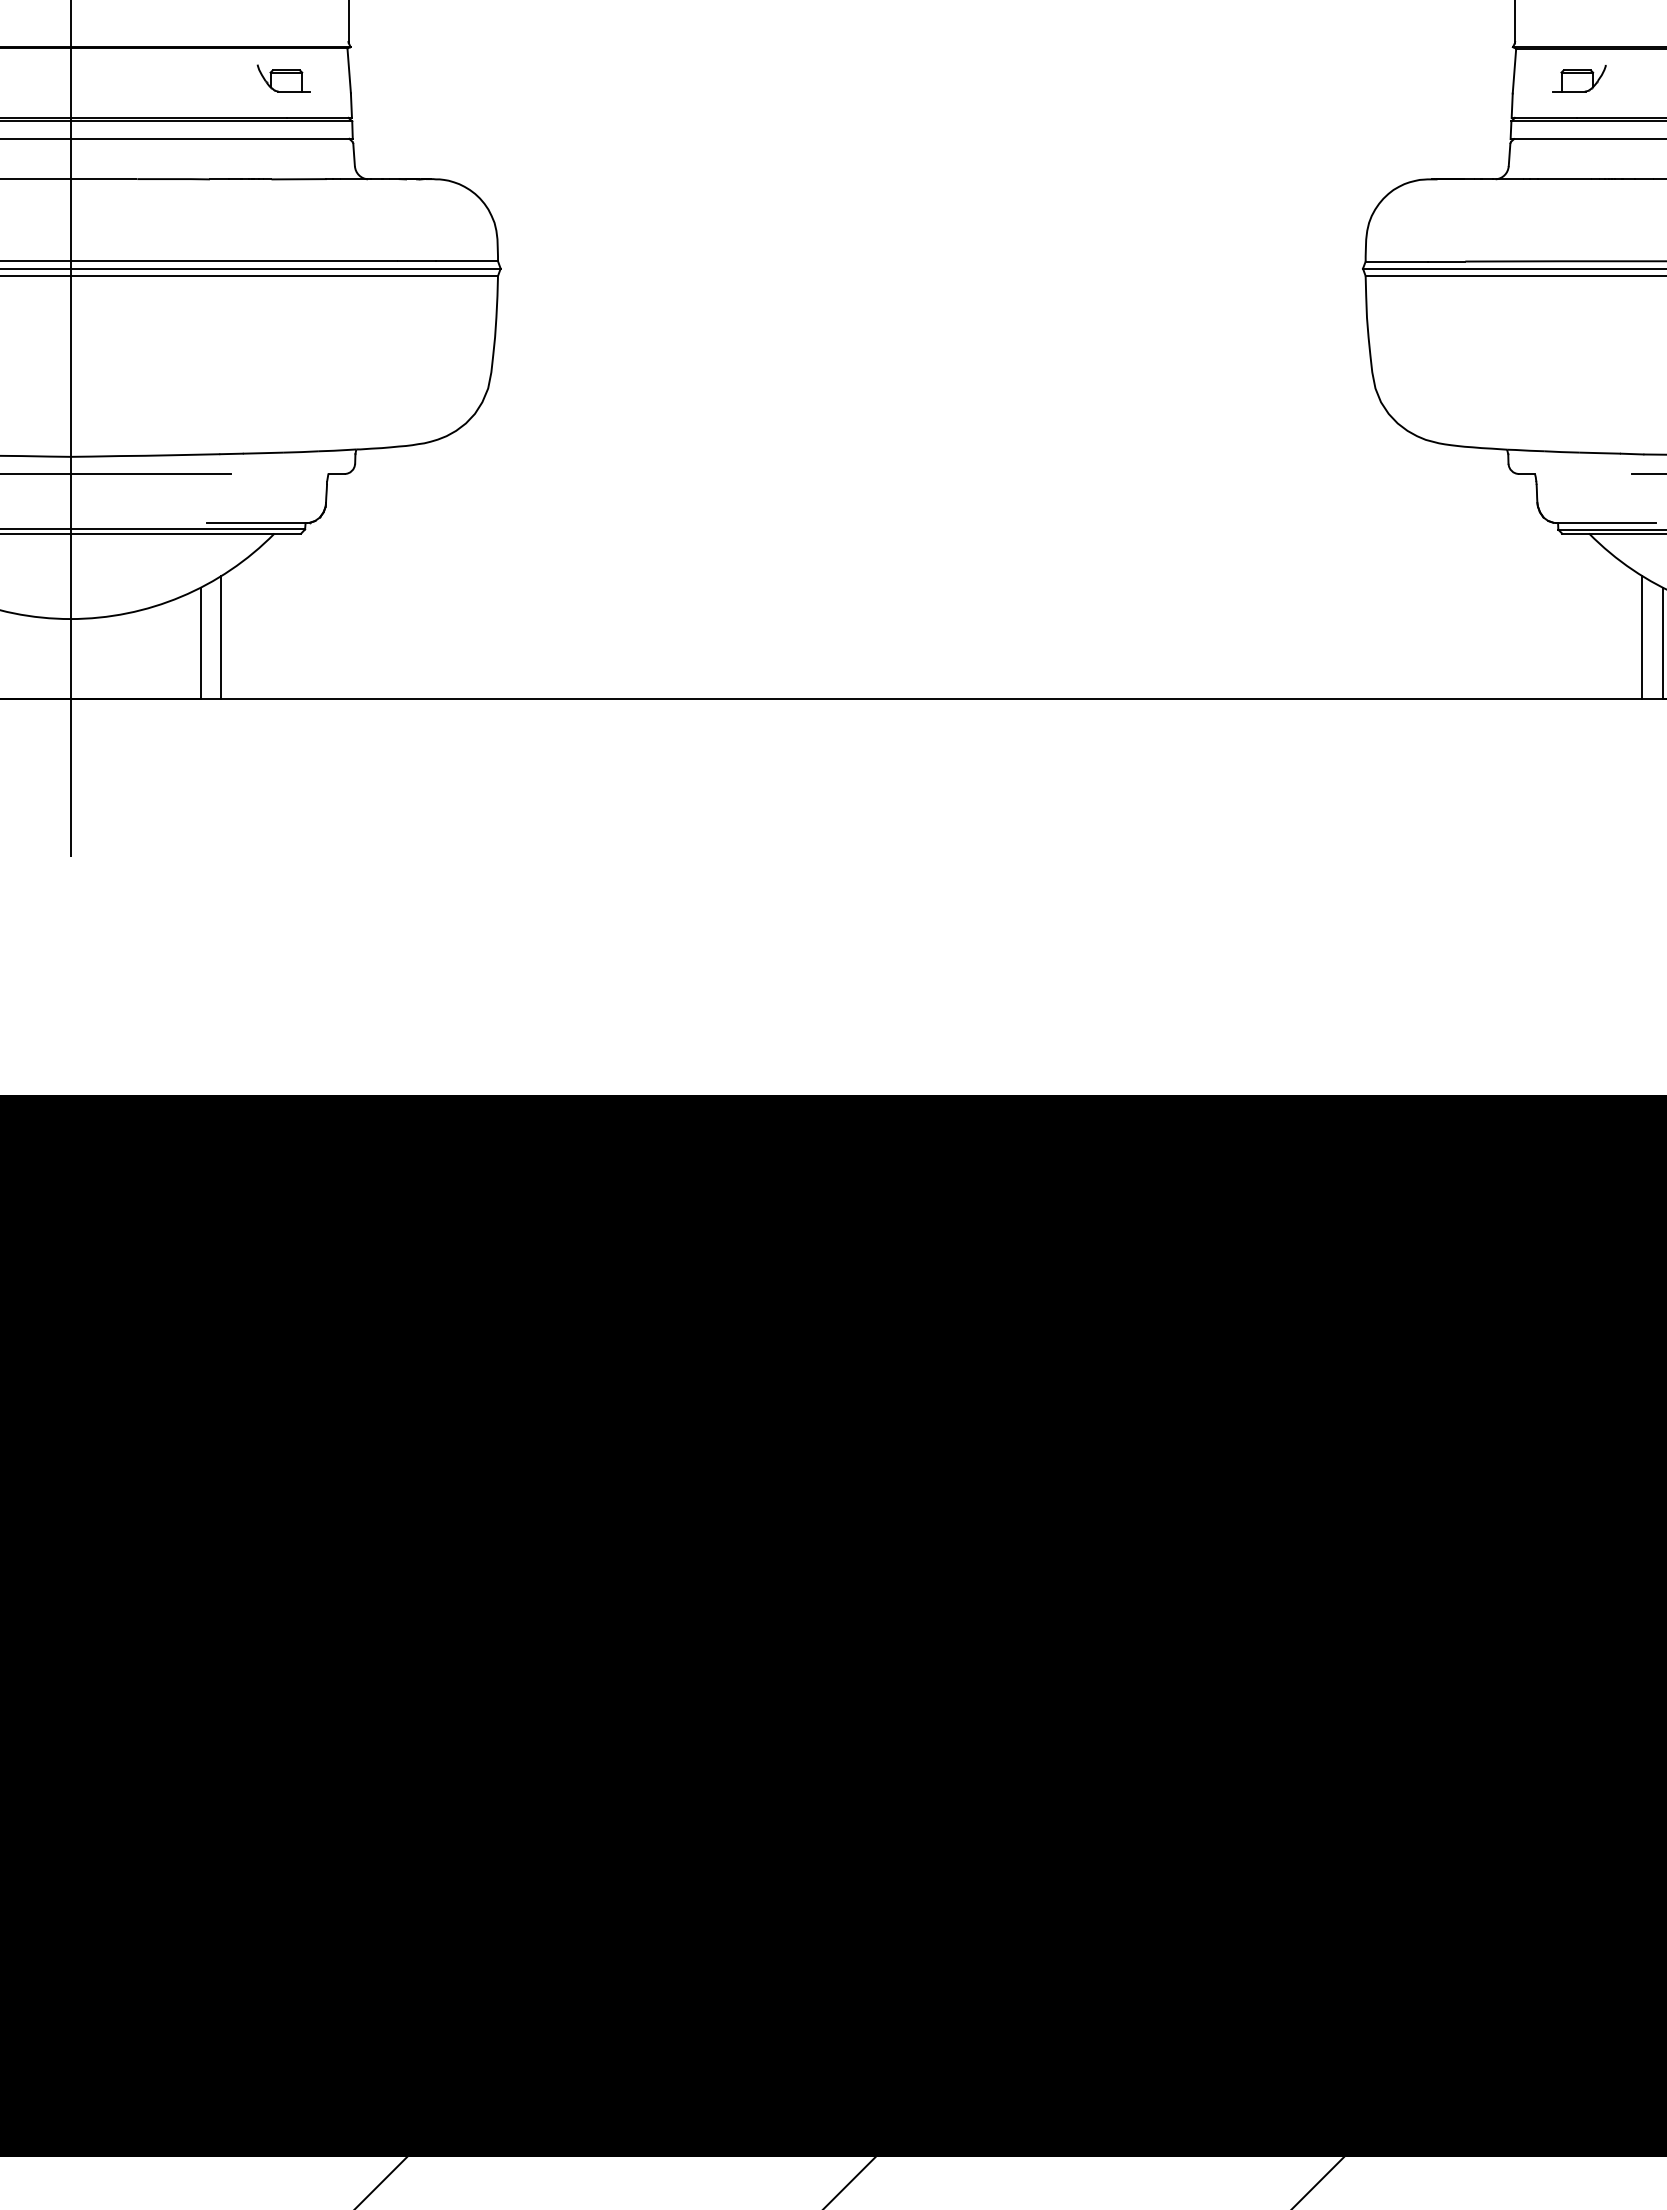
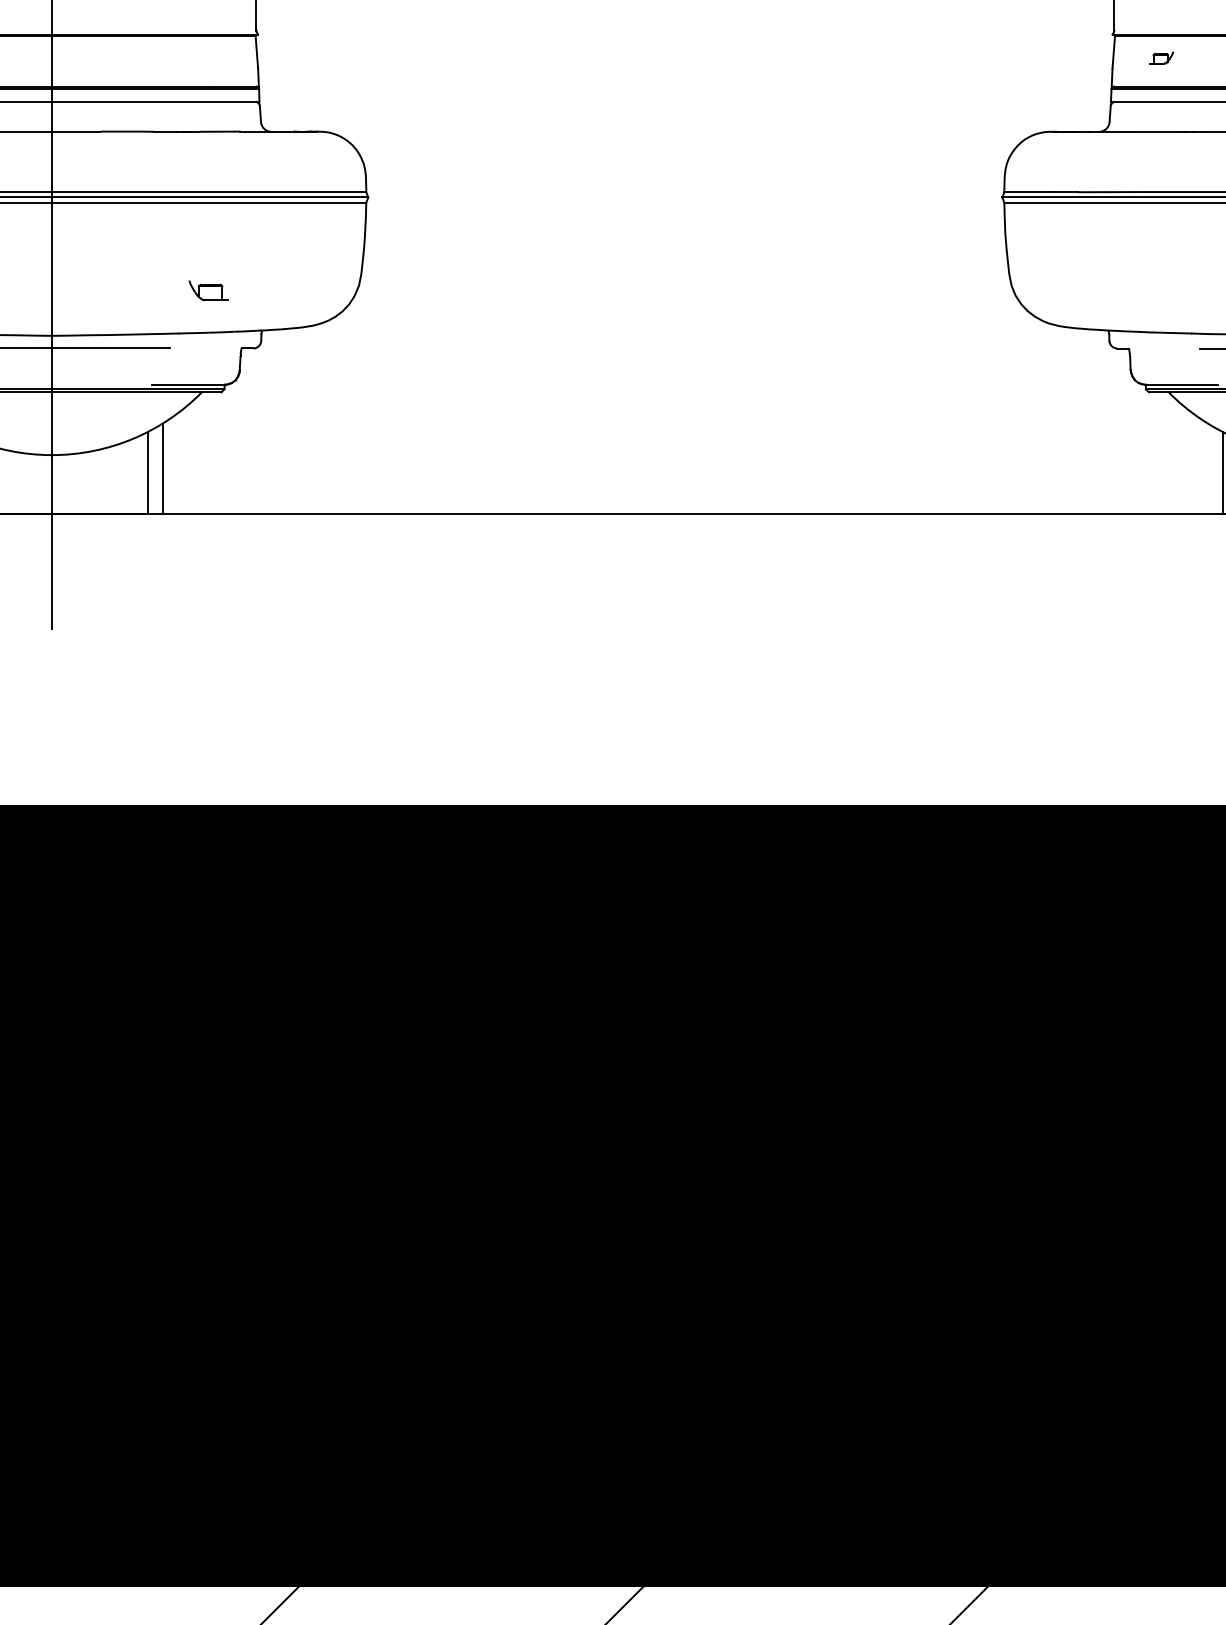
part: (283, 78) -> (208, 290), moved
part: (1579, 78) -> (1161, 57), size x0.6
line: (1642, 637) -> (1207, 468), removed

